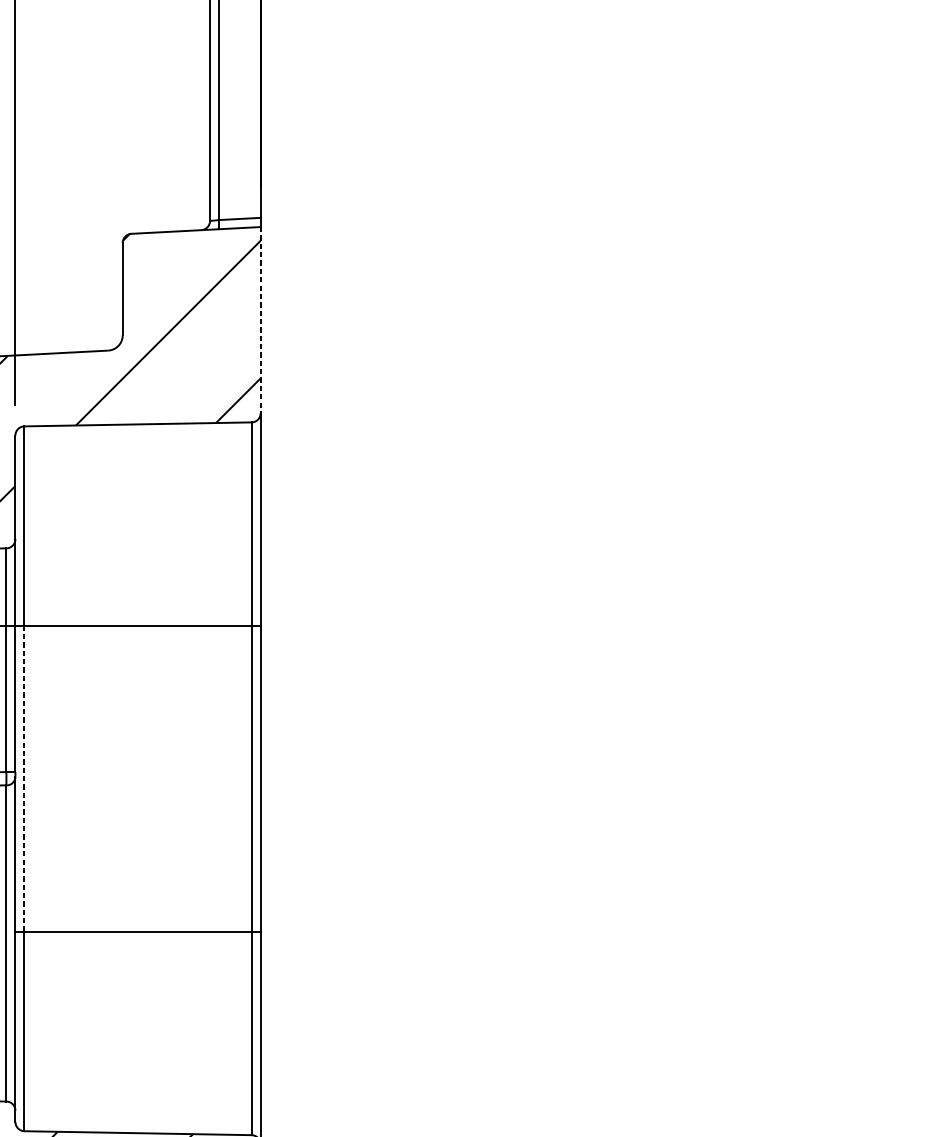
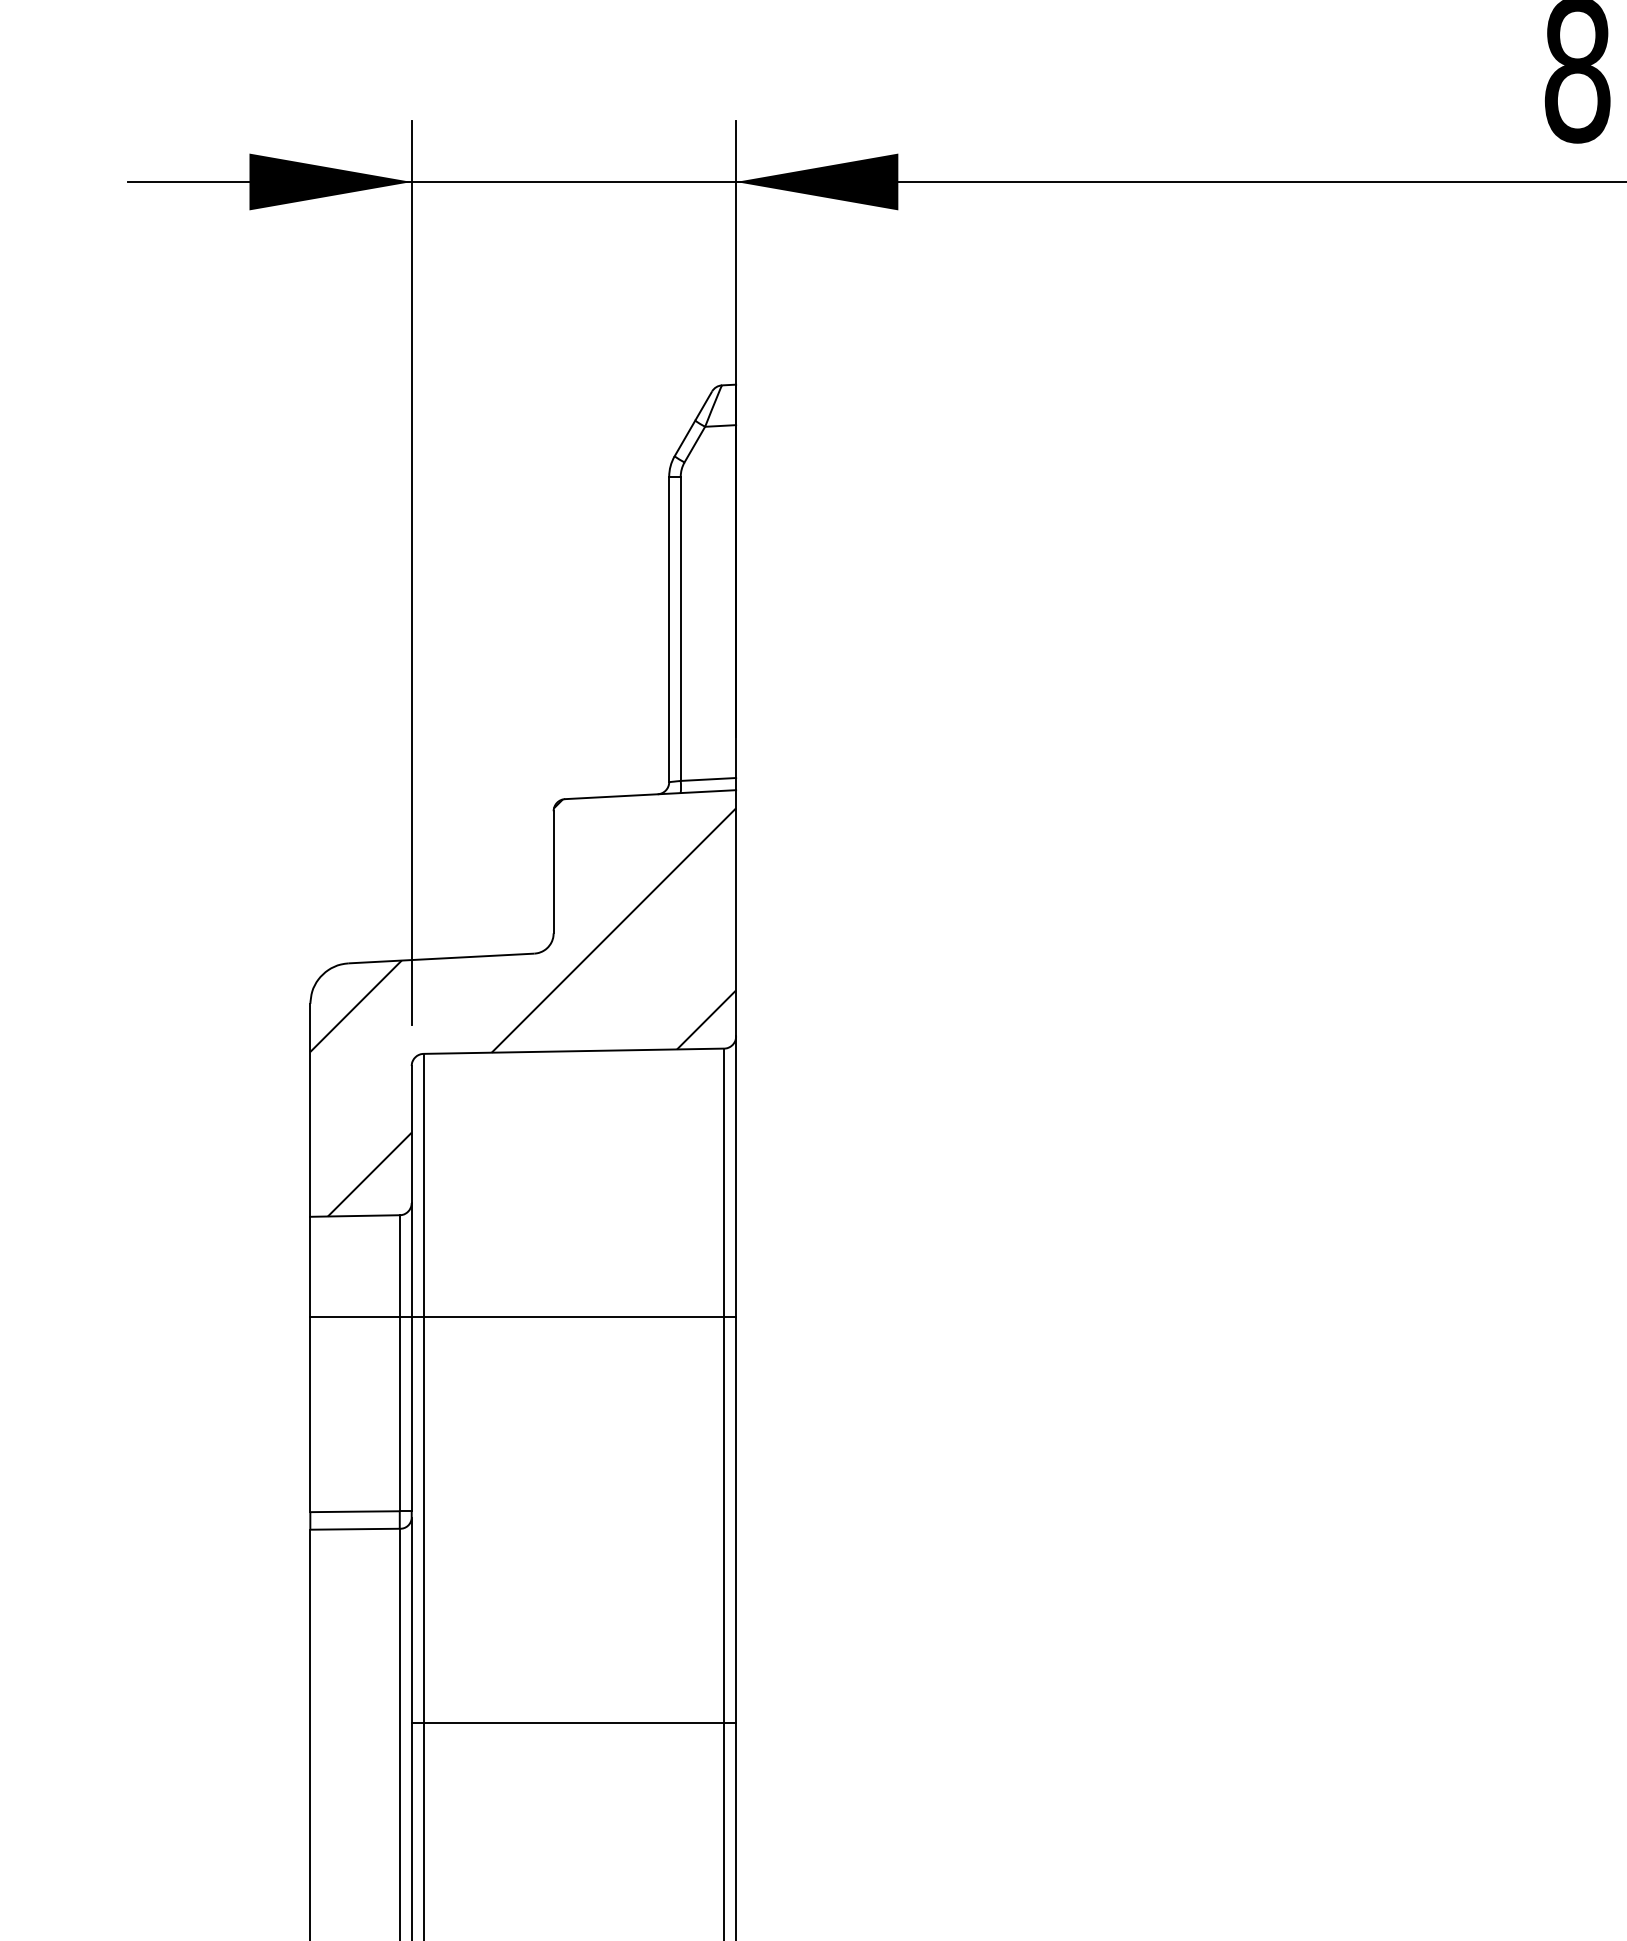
line: (260, 320) -> (736, 913), dashed -> solid
line: (24, 779) -> (423, 1520), dashed -> solid

